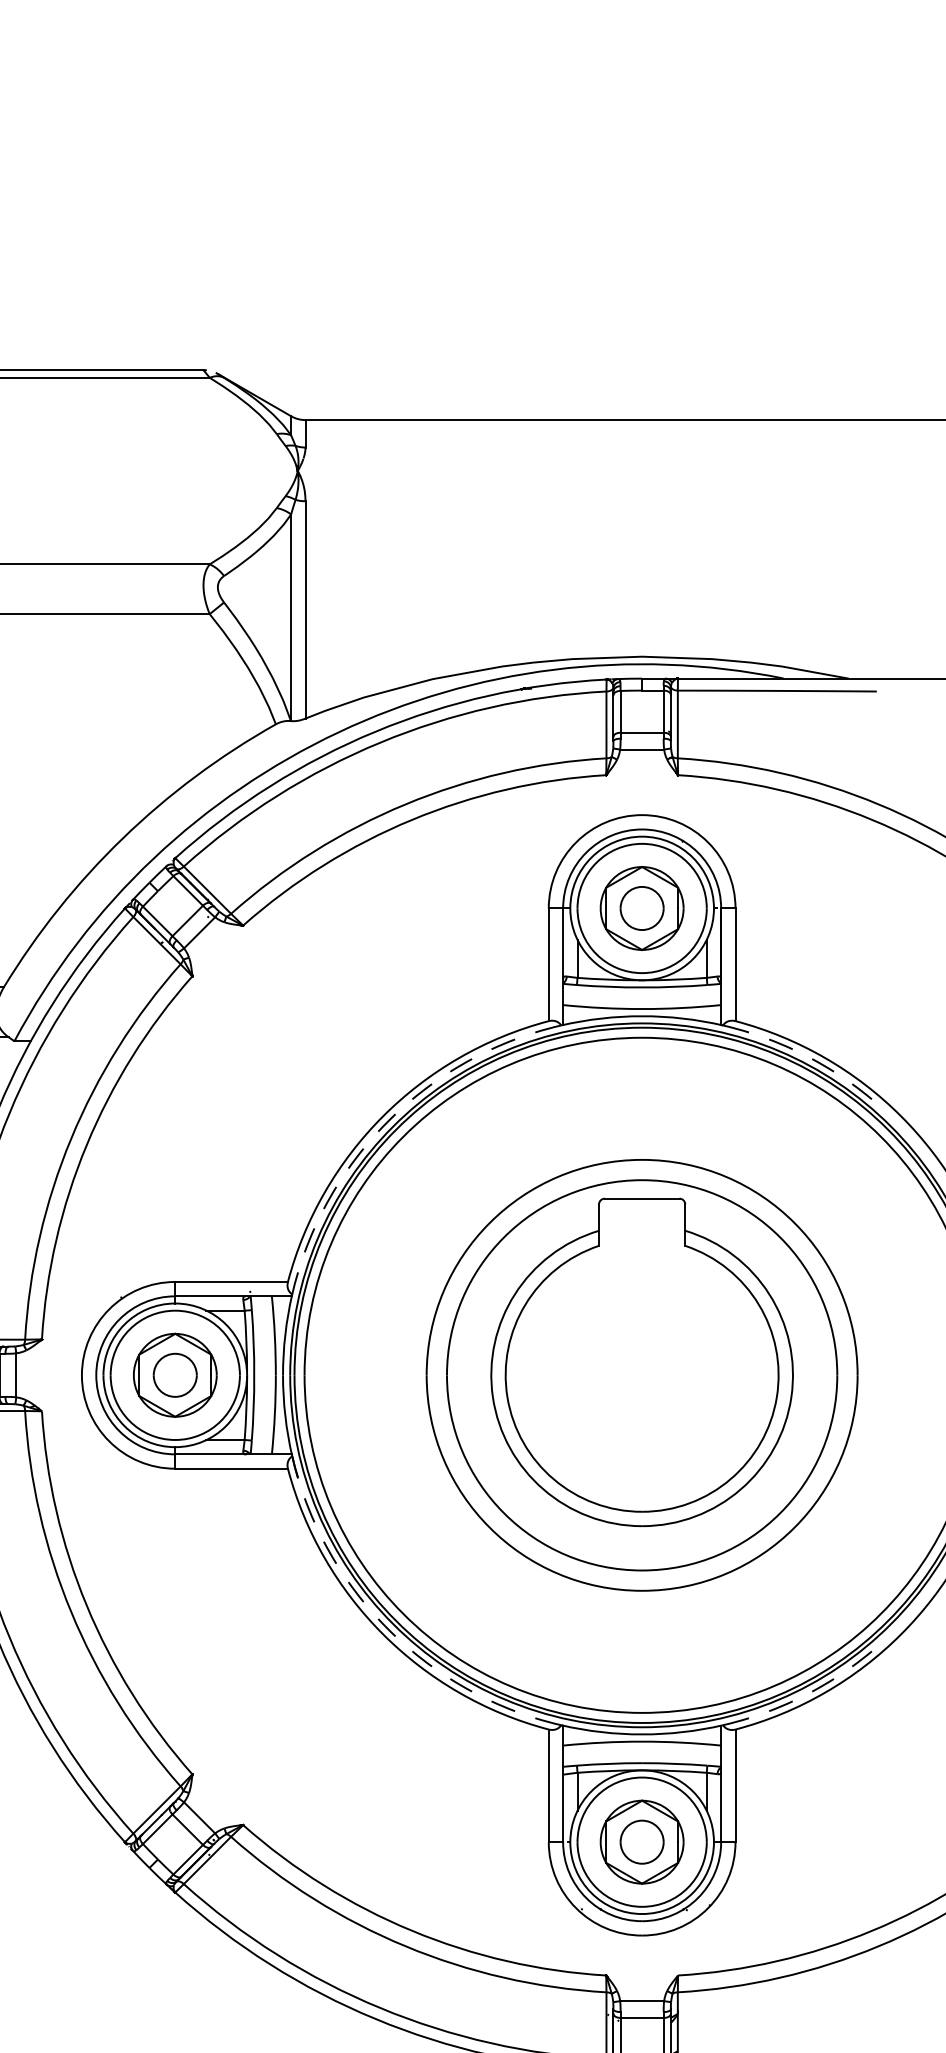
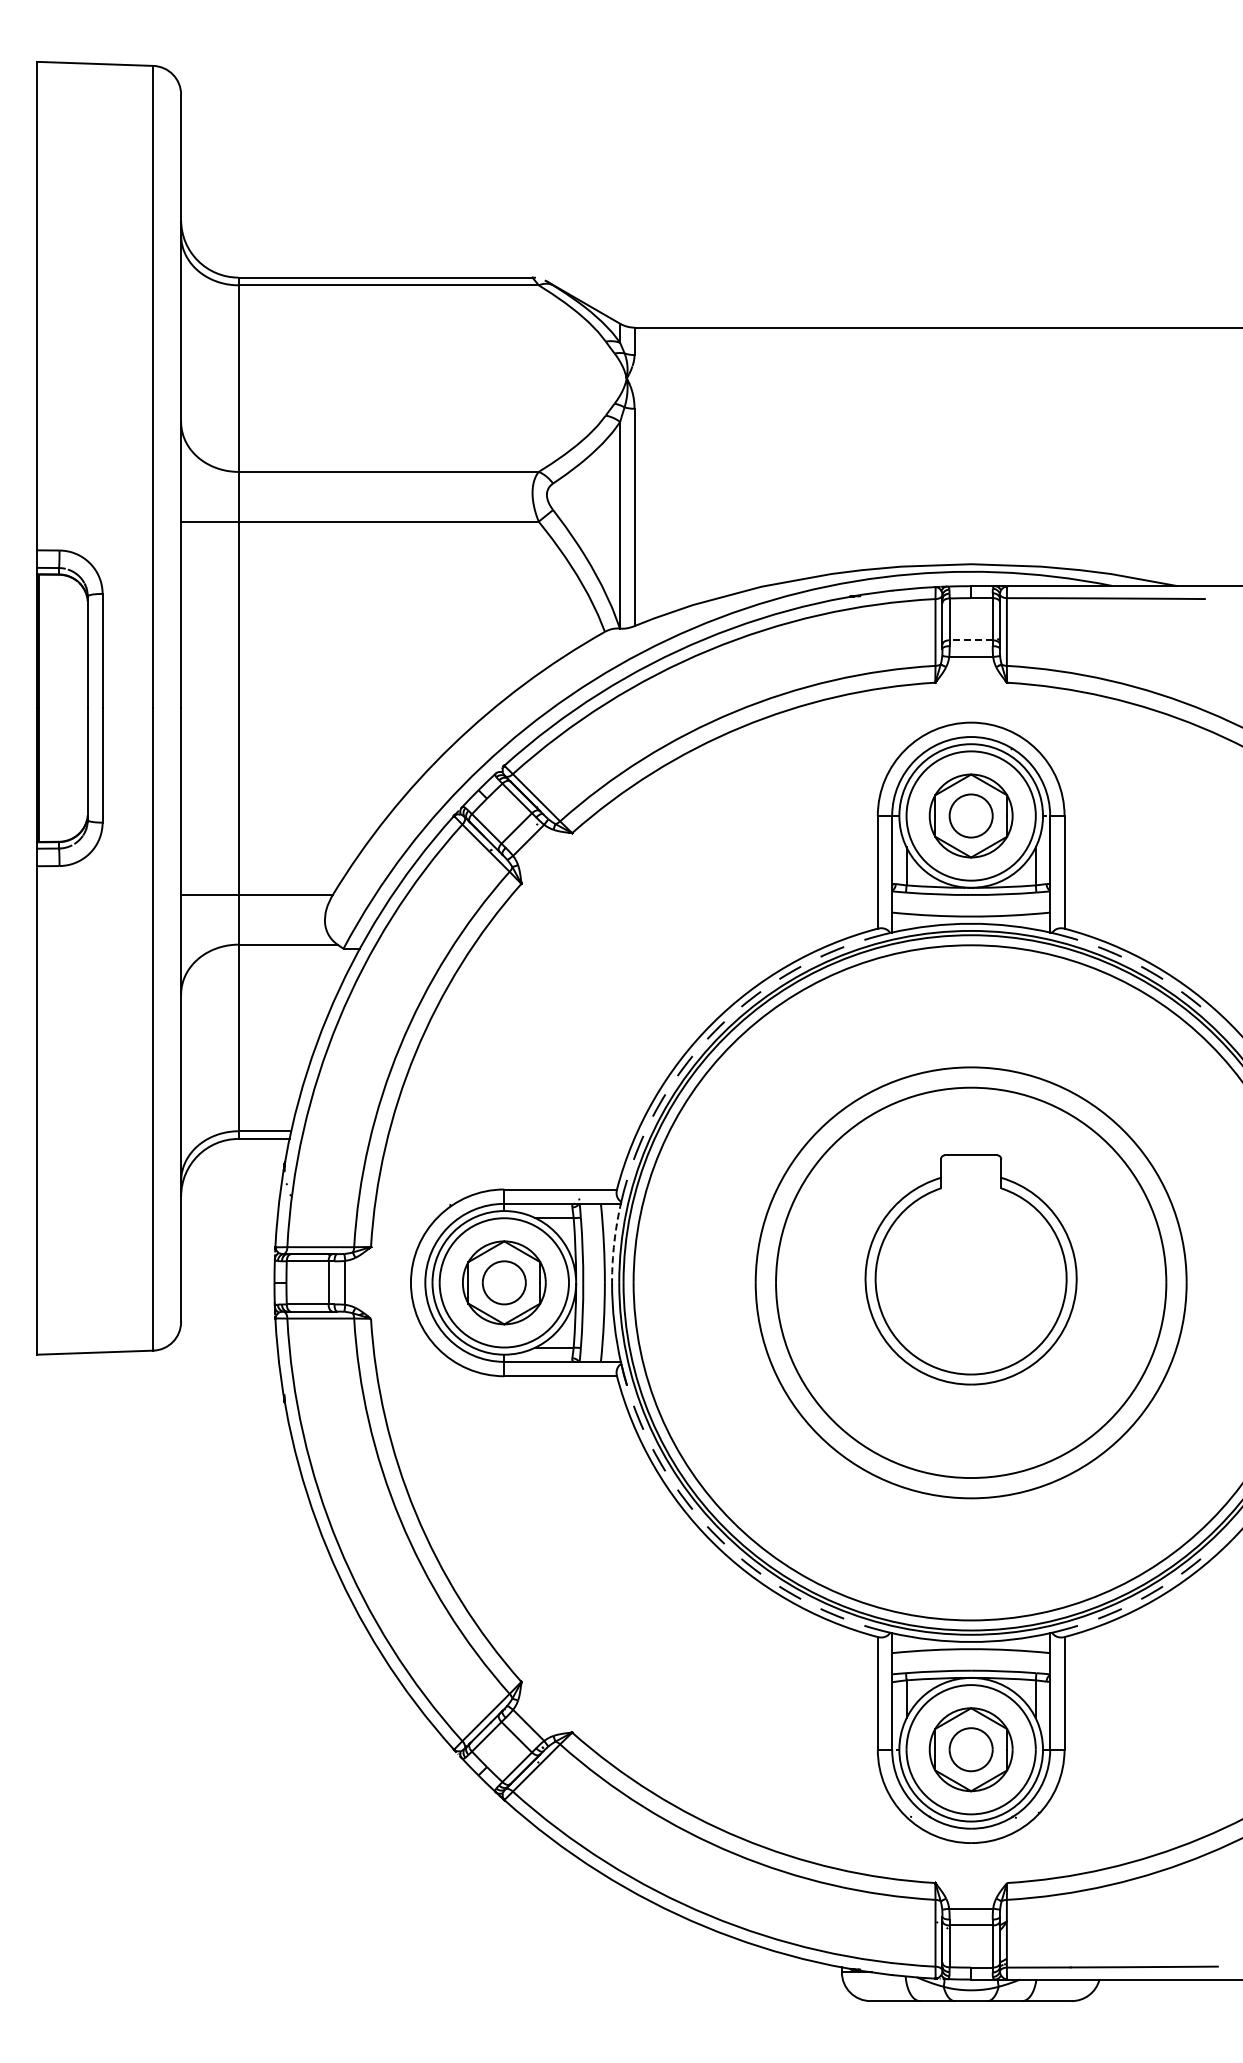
line: (642, 732) -> (971, 640), solid -> dashed
arc: (285, 1334) -> (614, 1242), solid -> dashed
part: (641, 1361) -> (970, 1269), size x0.7

